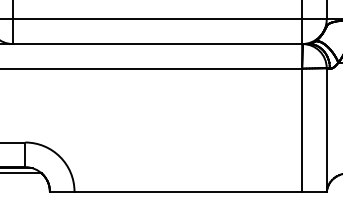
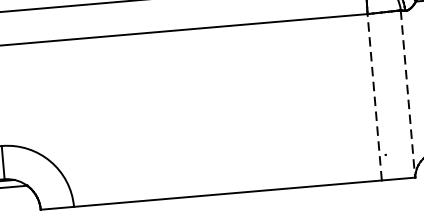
line: (326, 129) -> (407, 93), solid -> dashed
line: (302, 130) -> (375, 97), solid -> dashed

